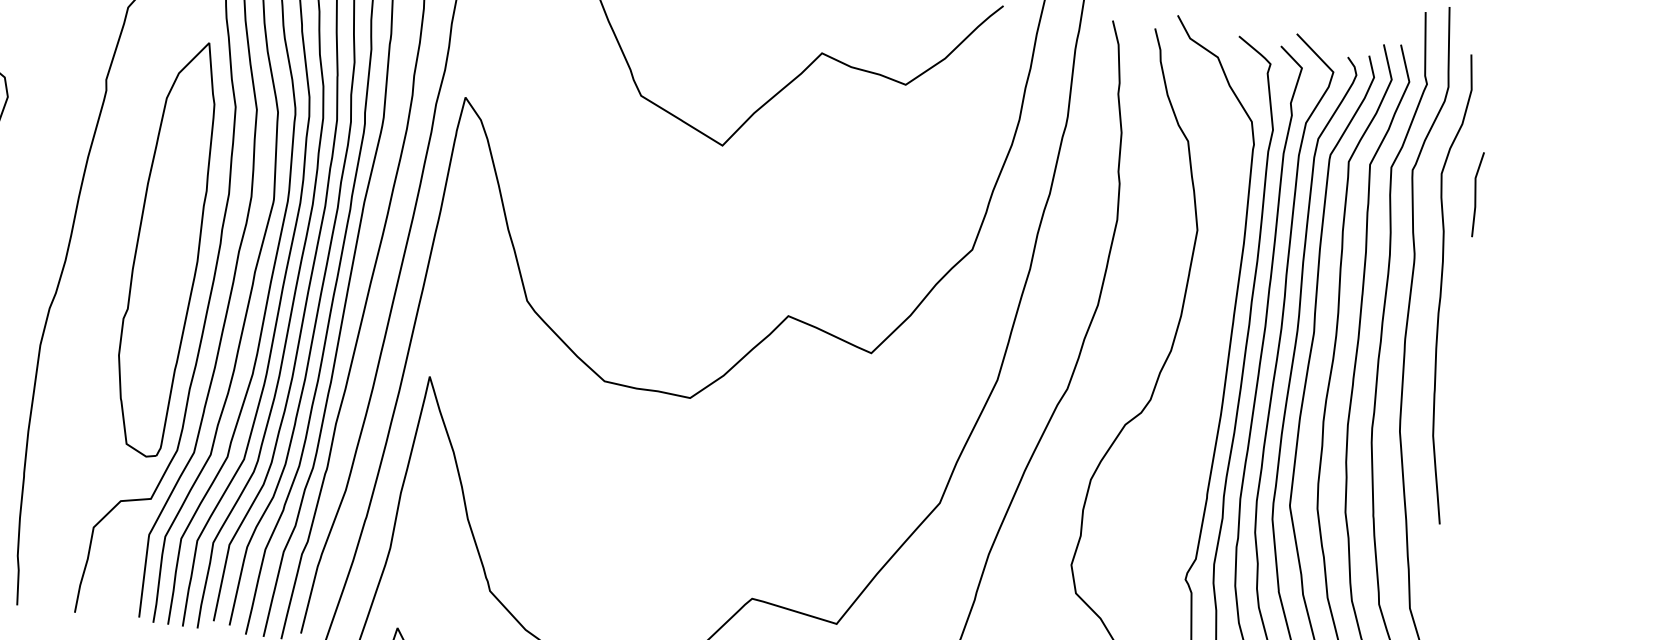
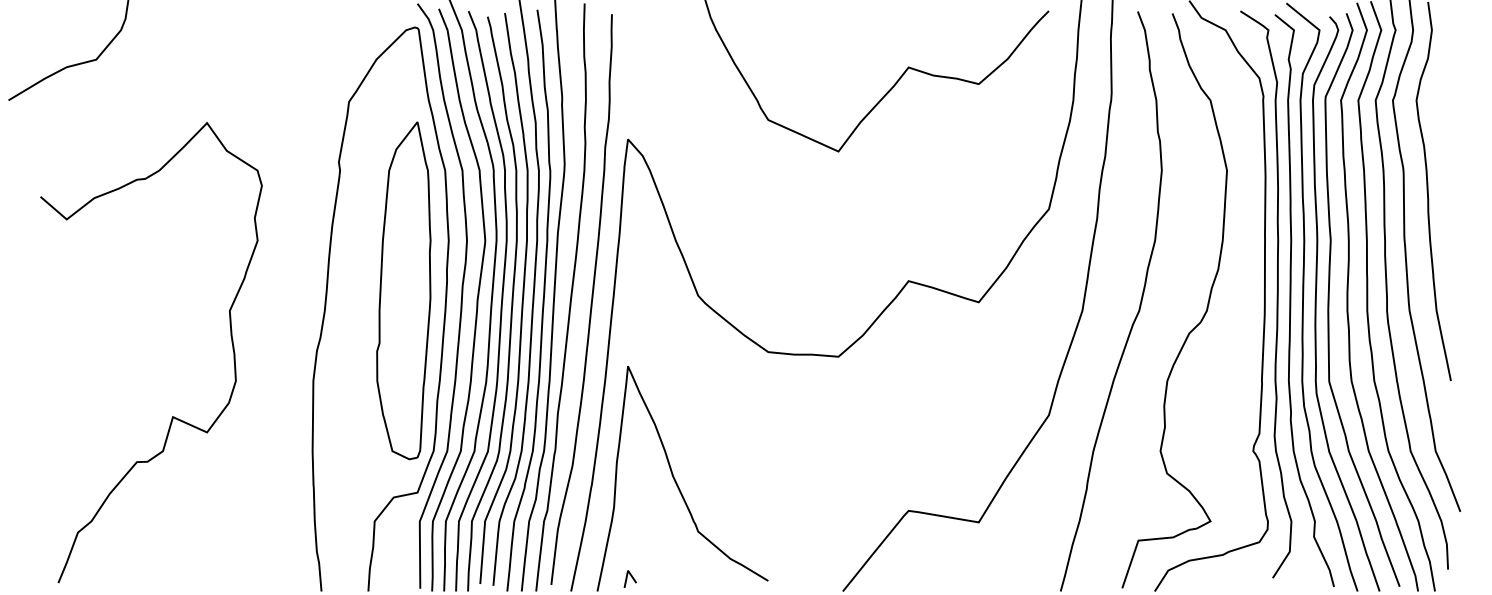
line: (1476, 193) -> (1446, 112), removed

